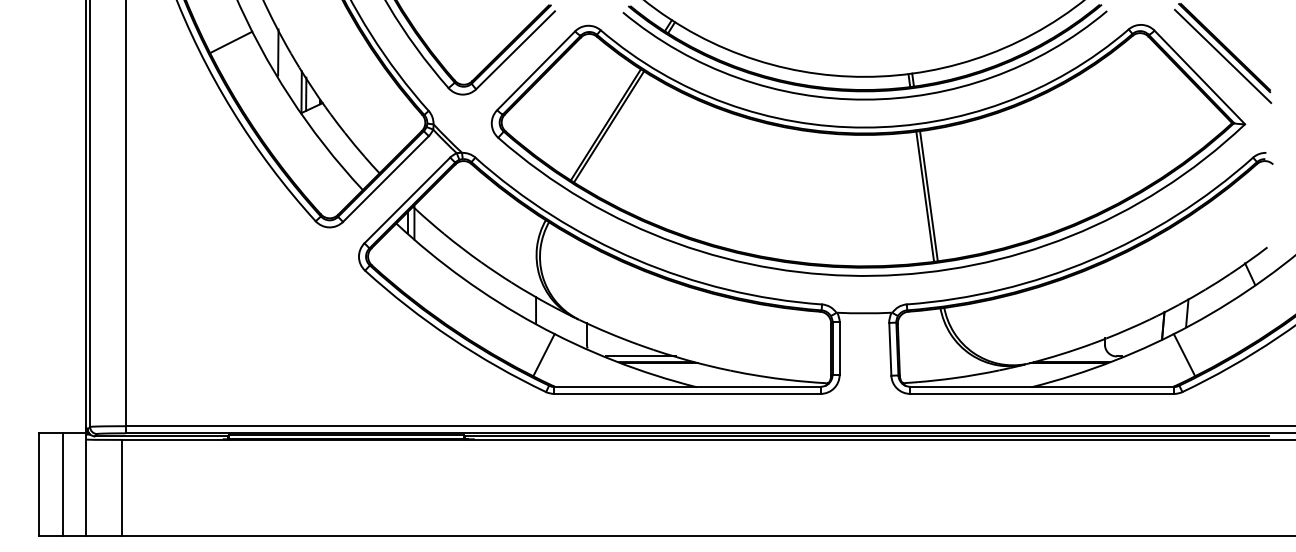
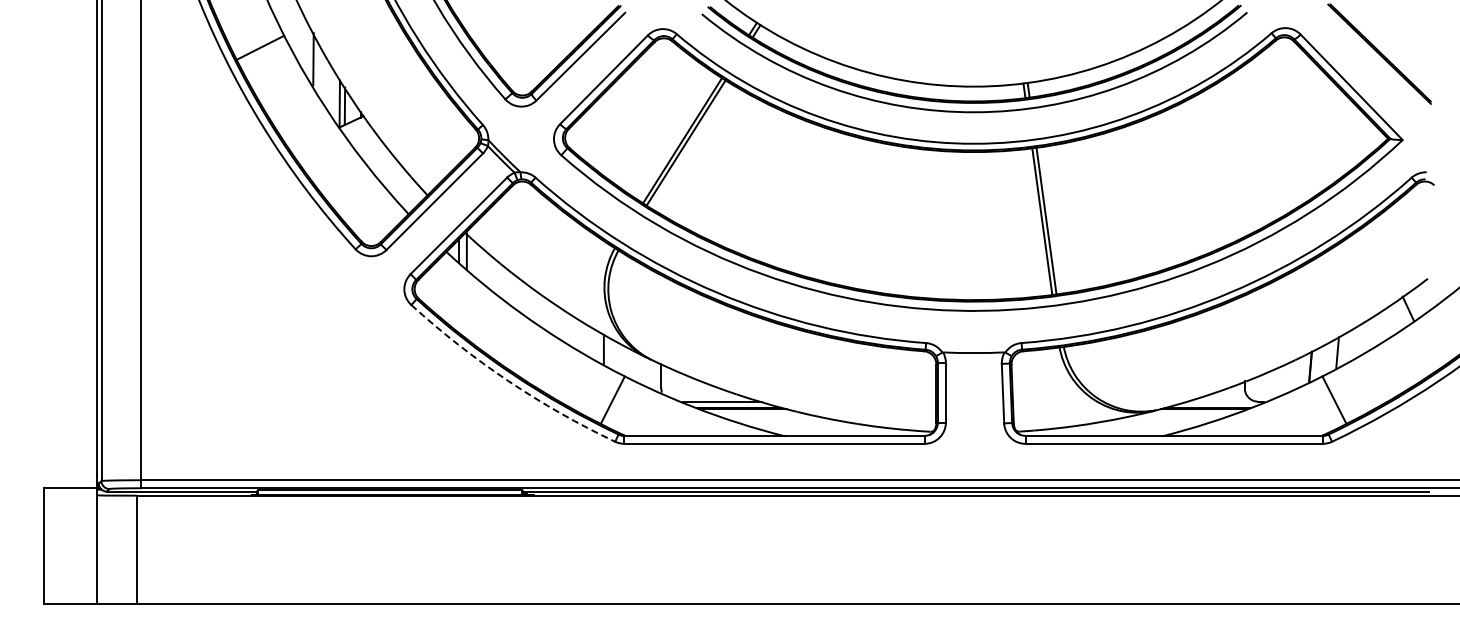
line: (1222, 56) -> (1377, 63), removed
arc: (451, 337) -> (508, 380), solid -> dashed
line: (62, 484) -> (70, 545), removed

